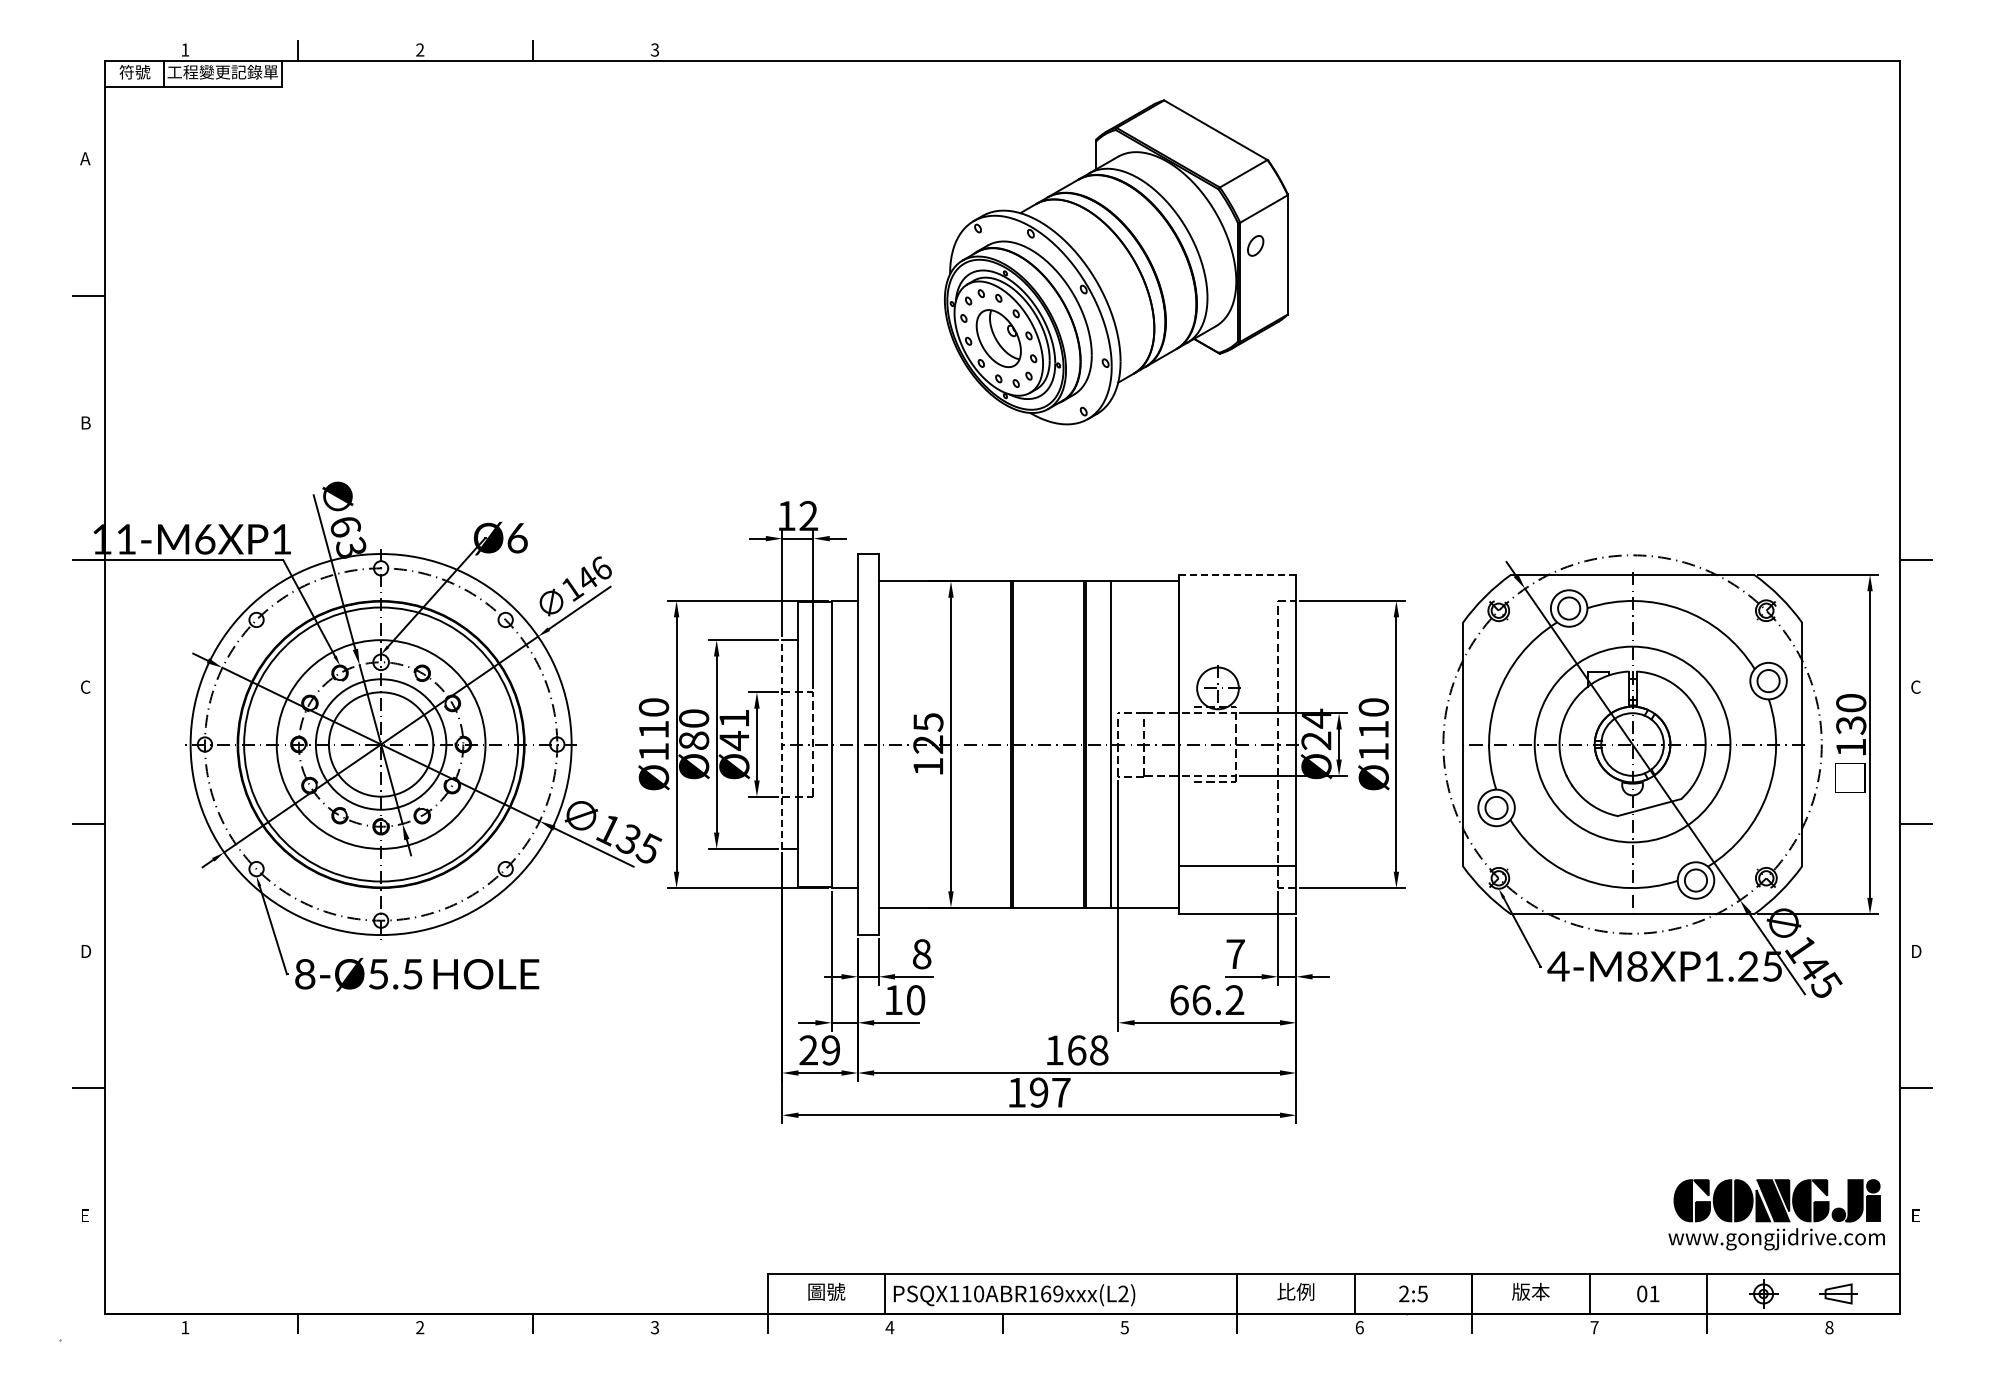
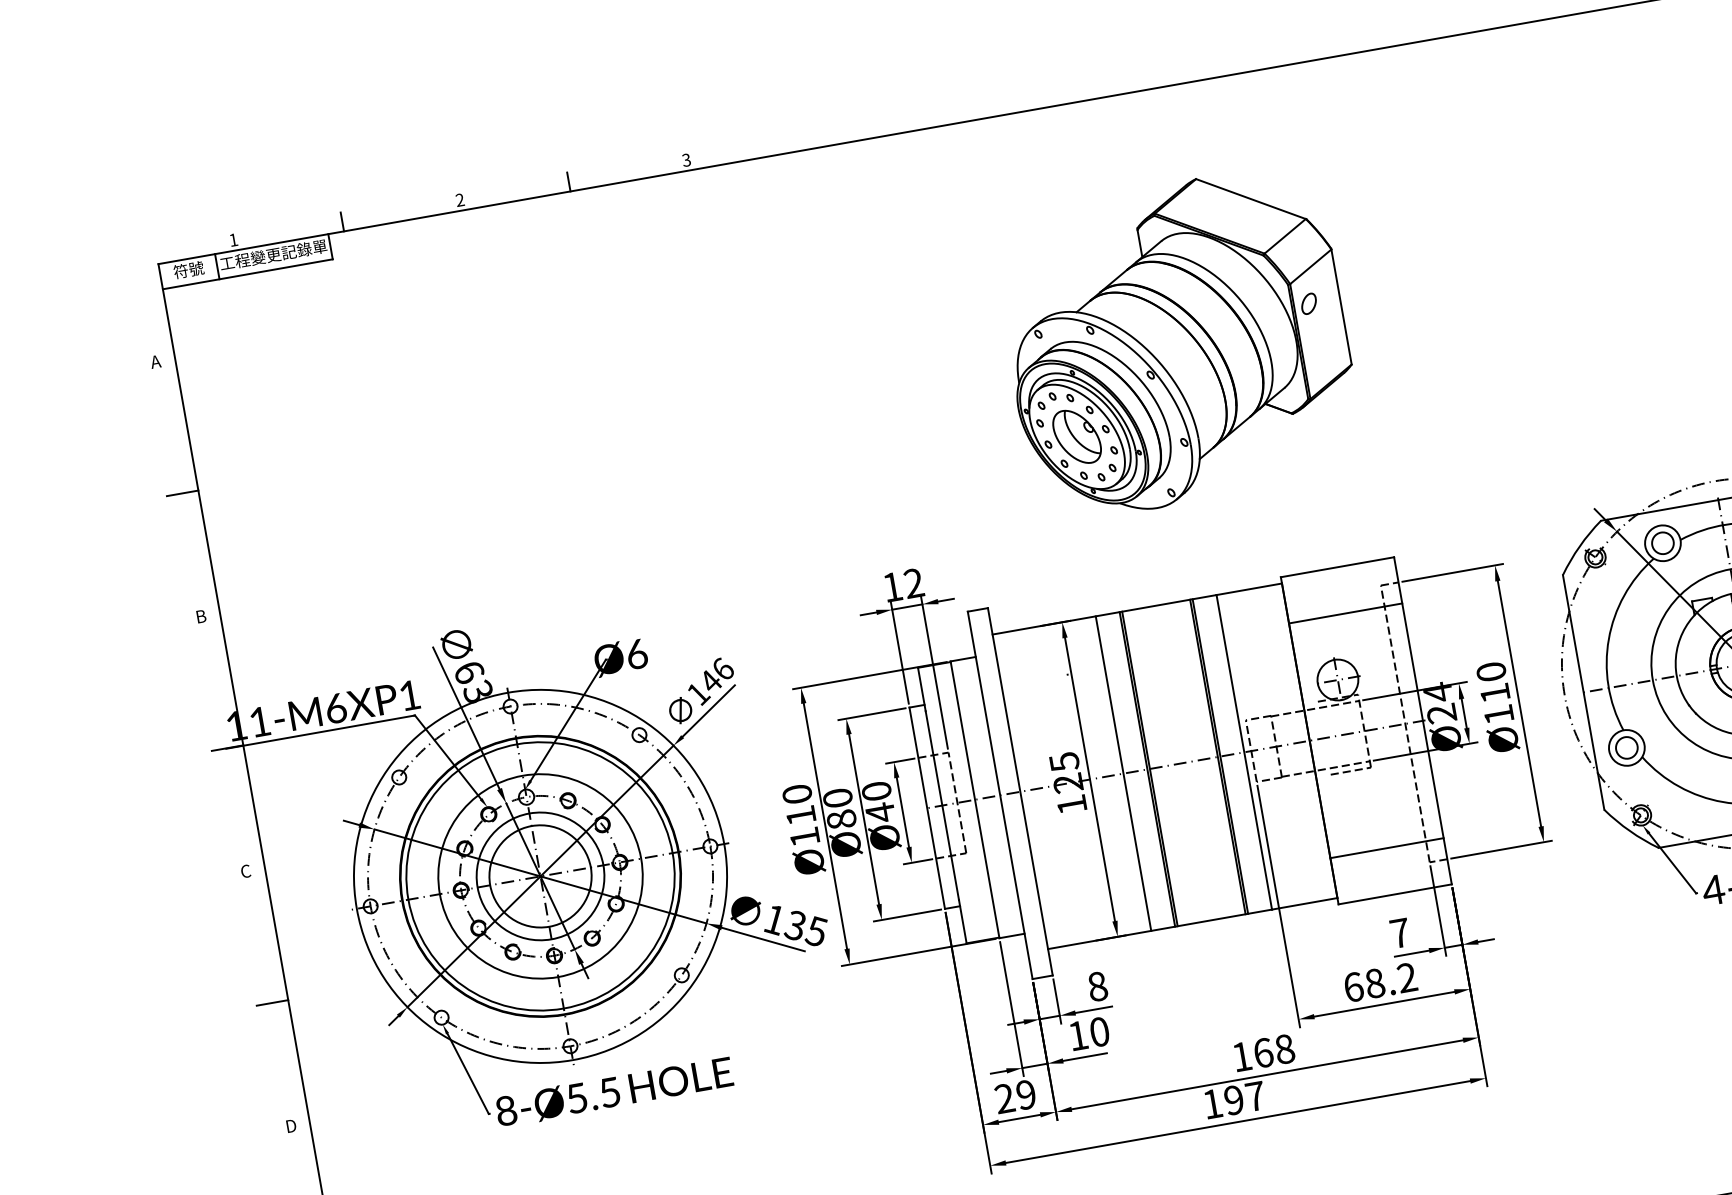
part: (1116, 262) -> (1177, 343), moved
line: (1237, 574) -> (1337, 566), dashed -> solid
line: (1237, 622) -> (1345, 613), added
text: (734, 718) -> (876, 791), Ø41 -> Ø40
line: (782, 744) -> (927, 808), dashed -> solid
line: (985, 744) -> (1123, 773), added
text: (1201, 1000) -> (1375, 983), 66.2 -> 68.2

